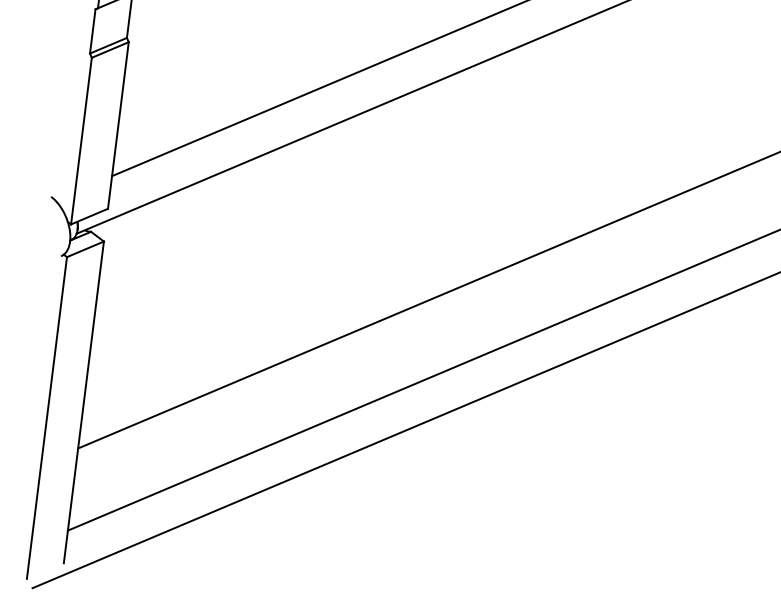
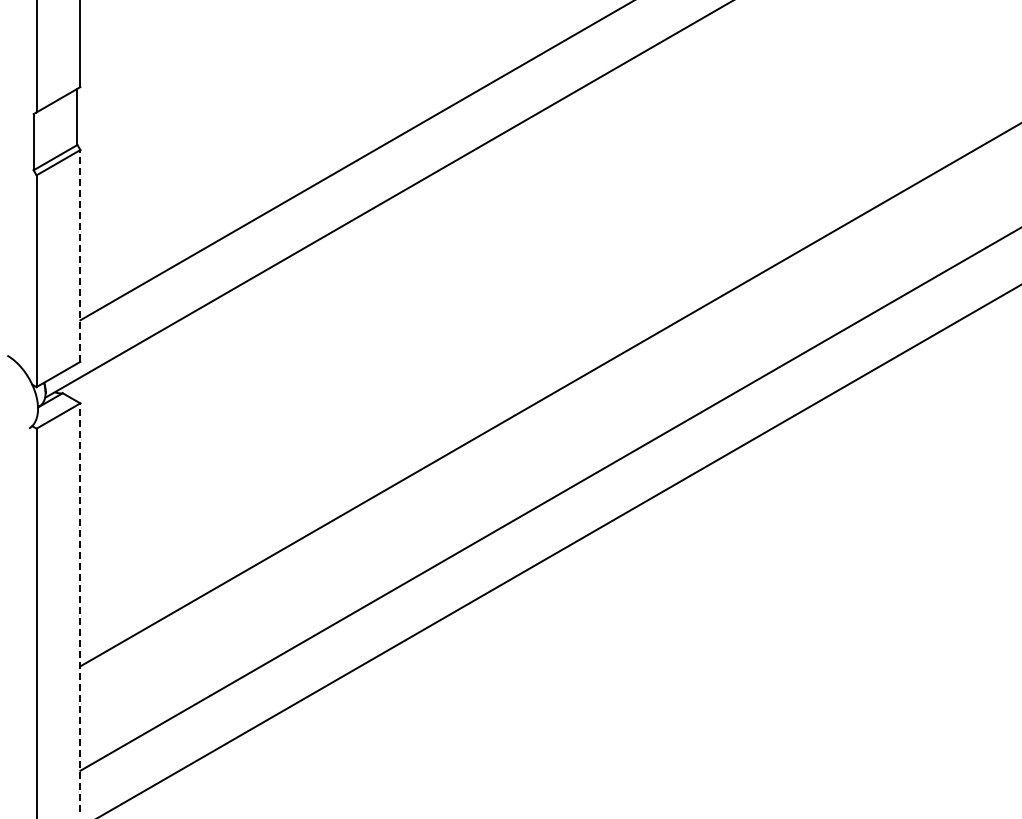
line: (118, 125) -> (80, 255), solid -> dashed
line: (84, 402) -> (80, 607), solid -> dashed

